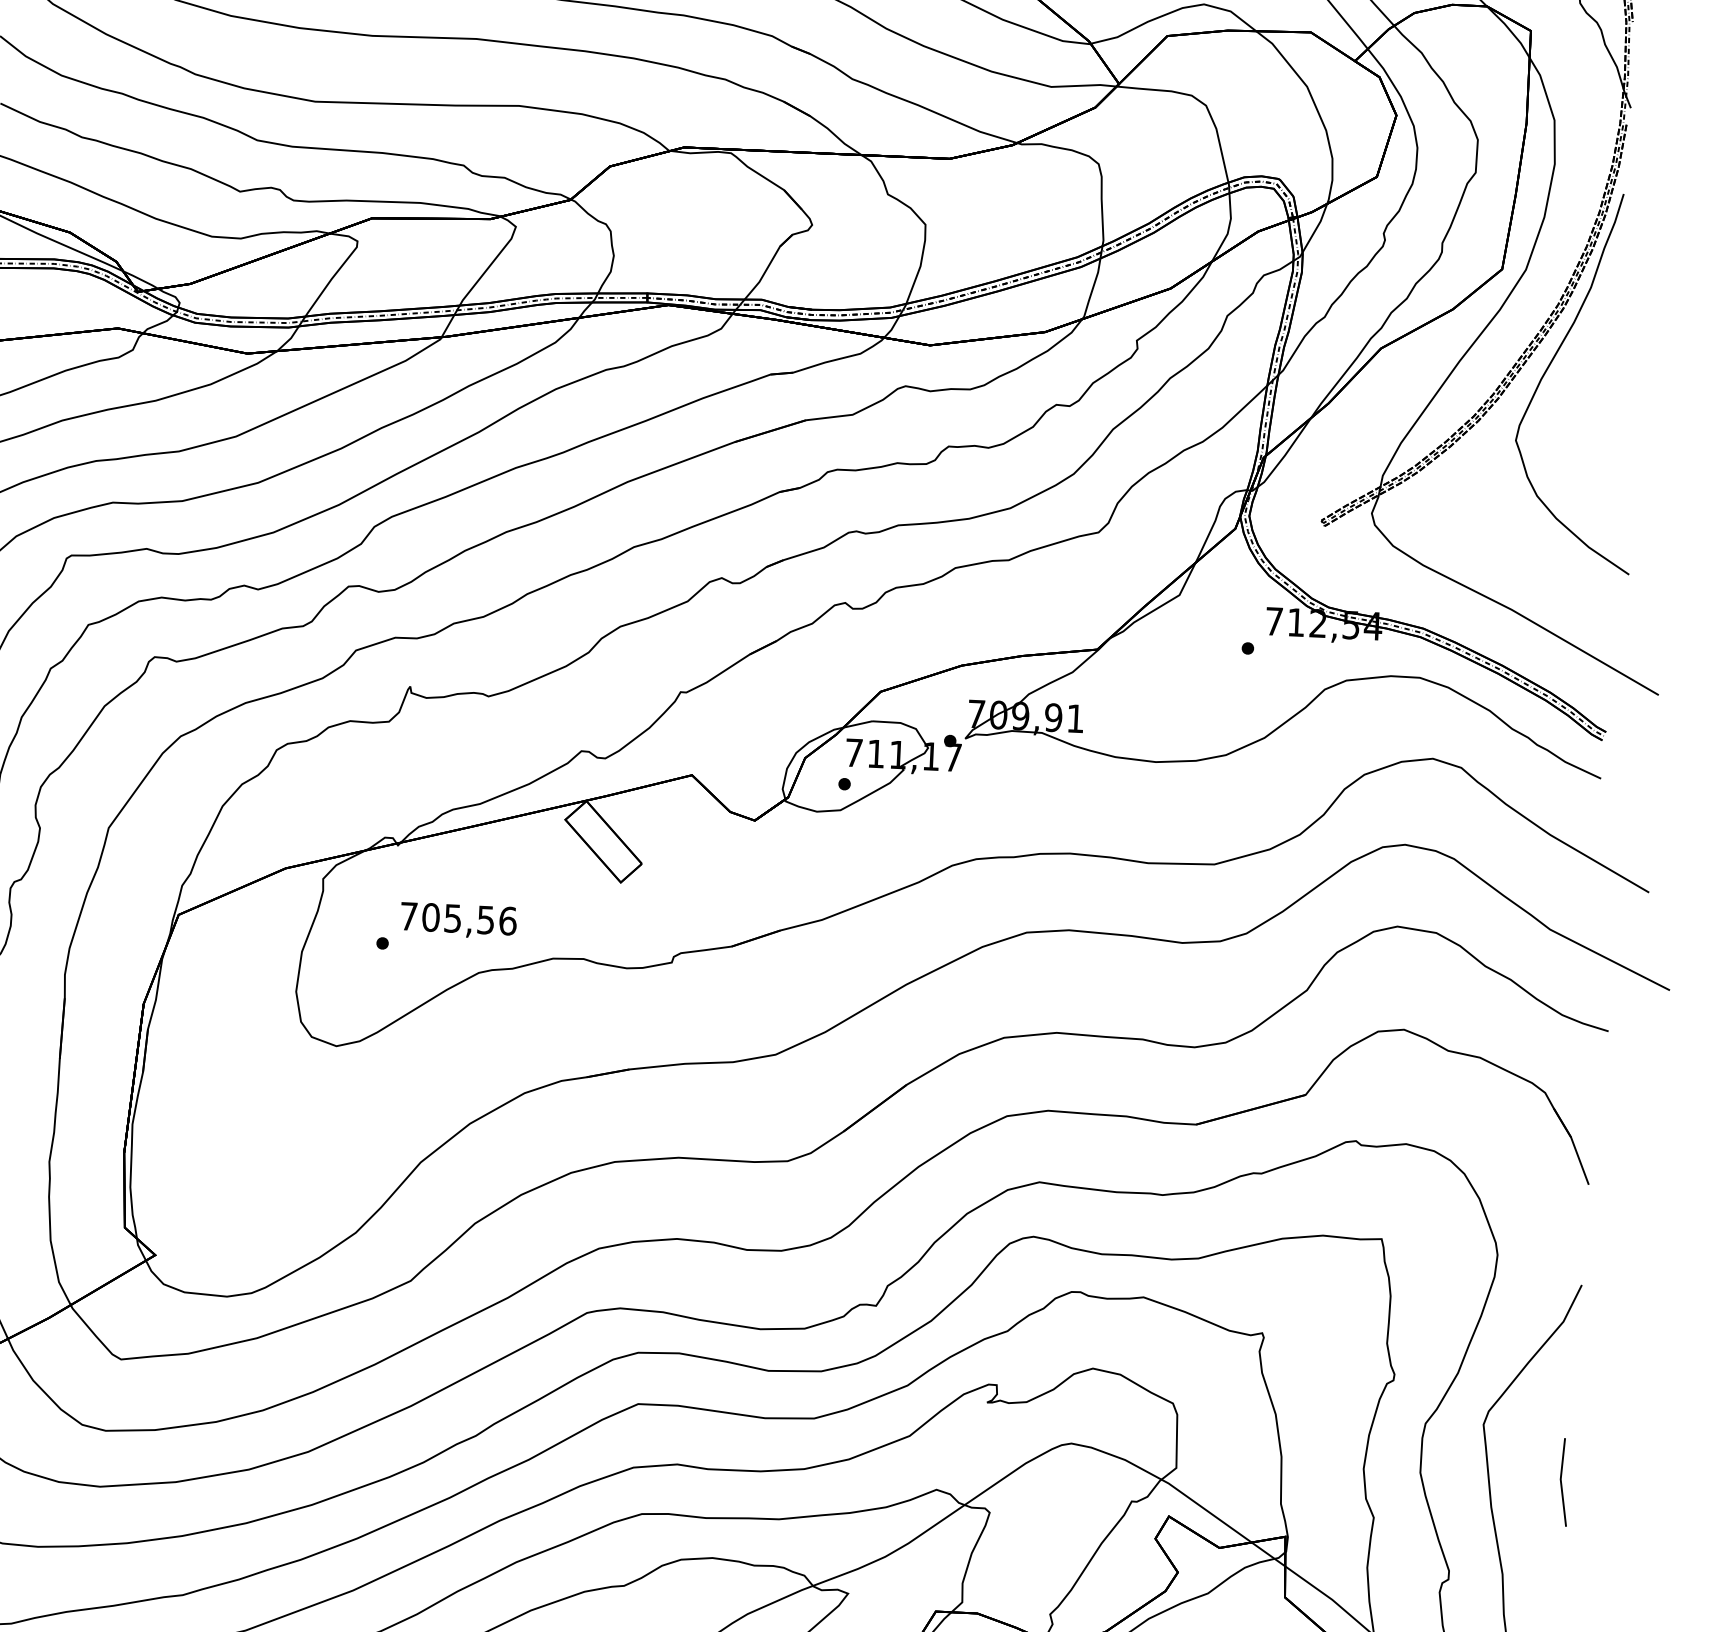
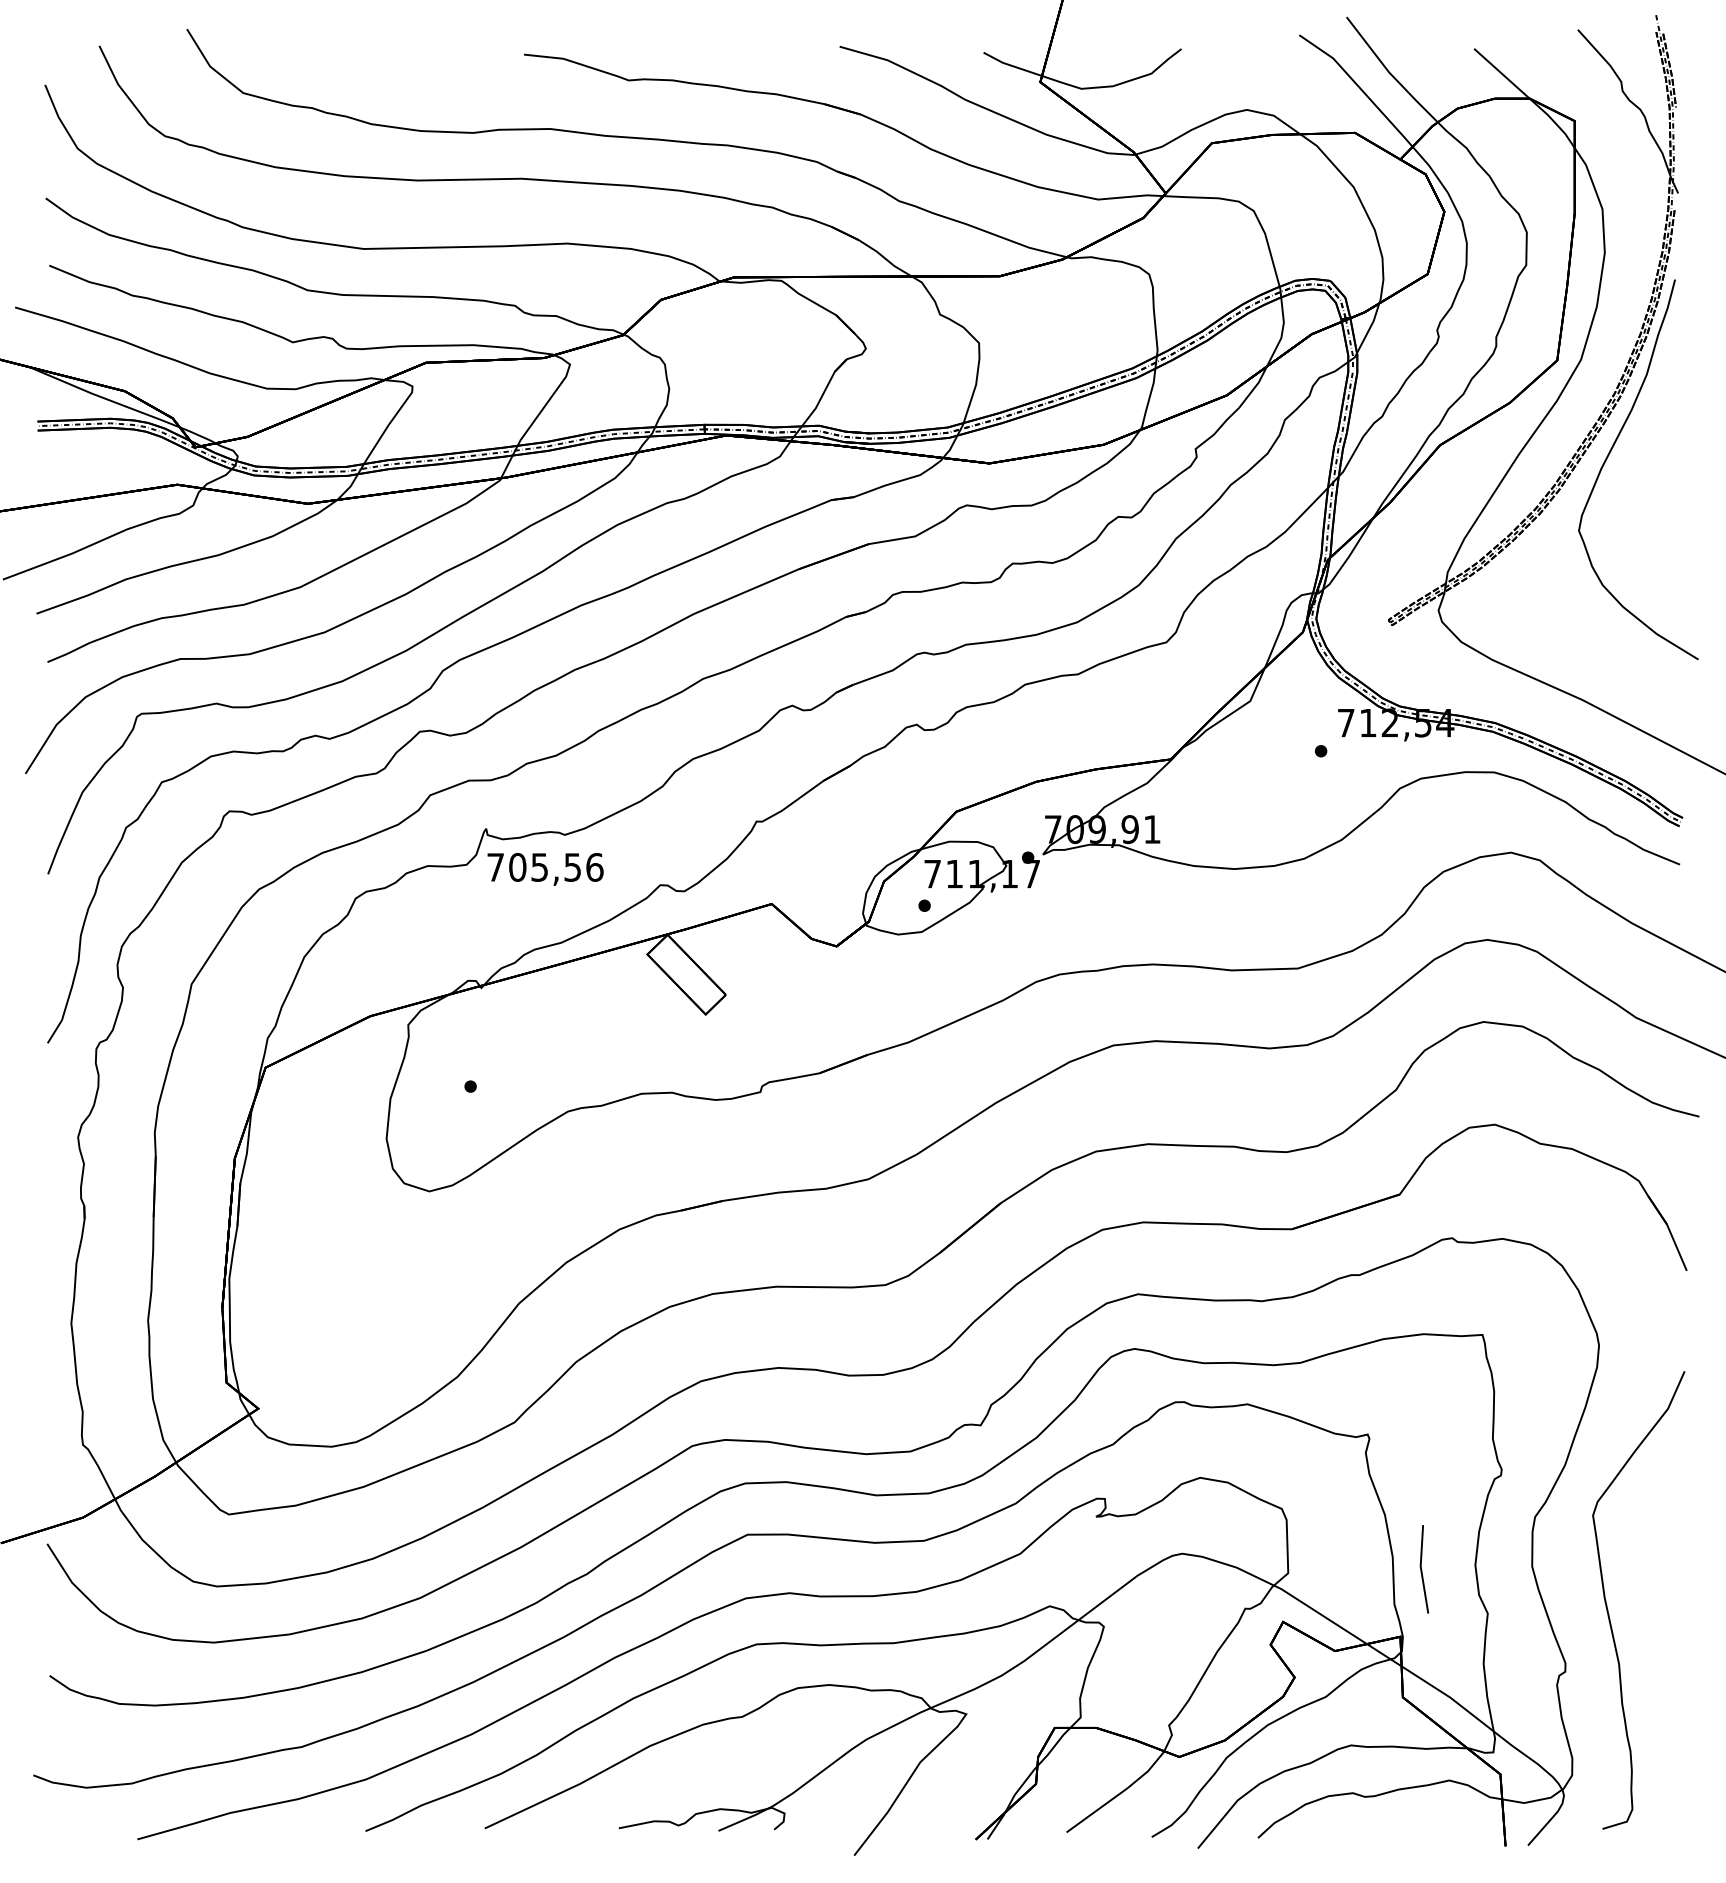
text: (458, 920) -> (545, 869), moved
line: (1562, 1482) -> (1422, 1569), moved

